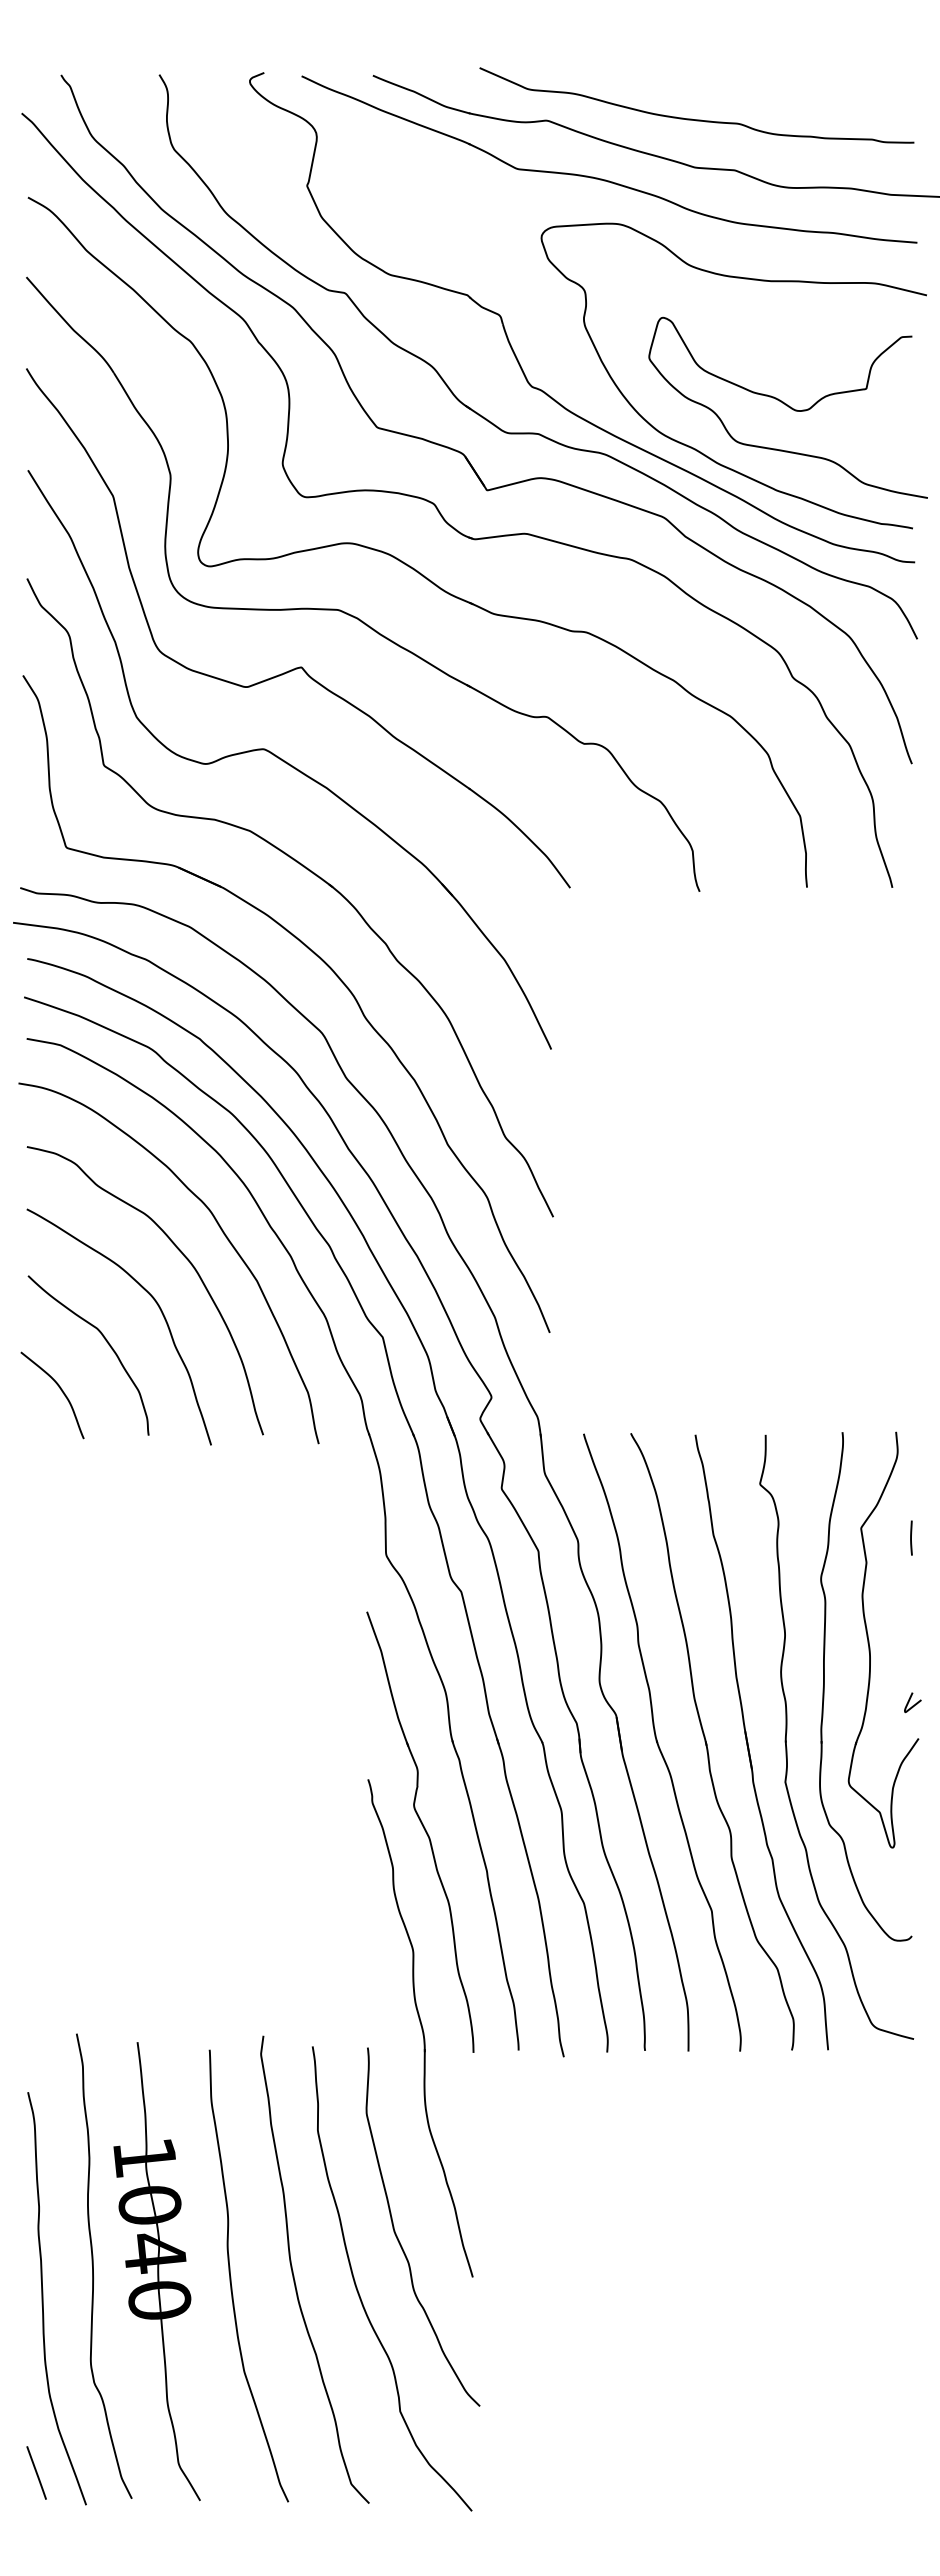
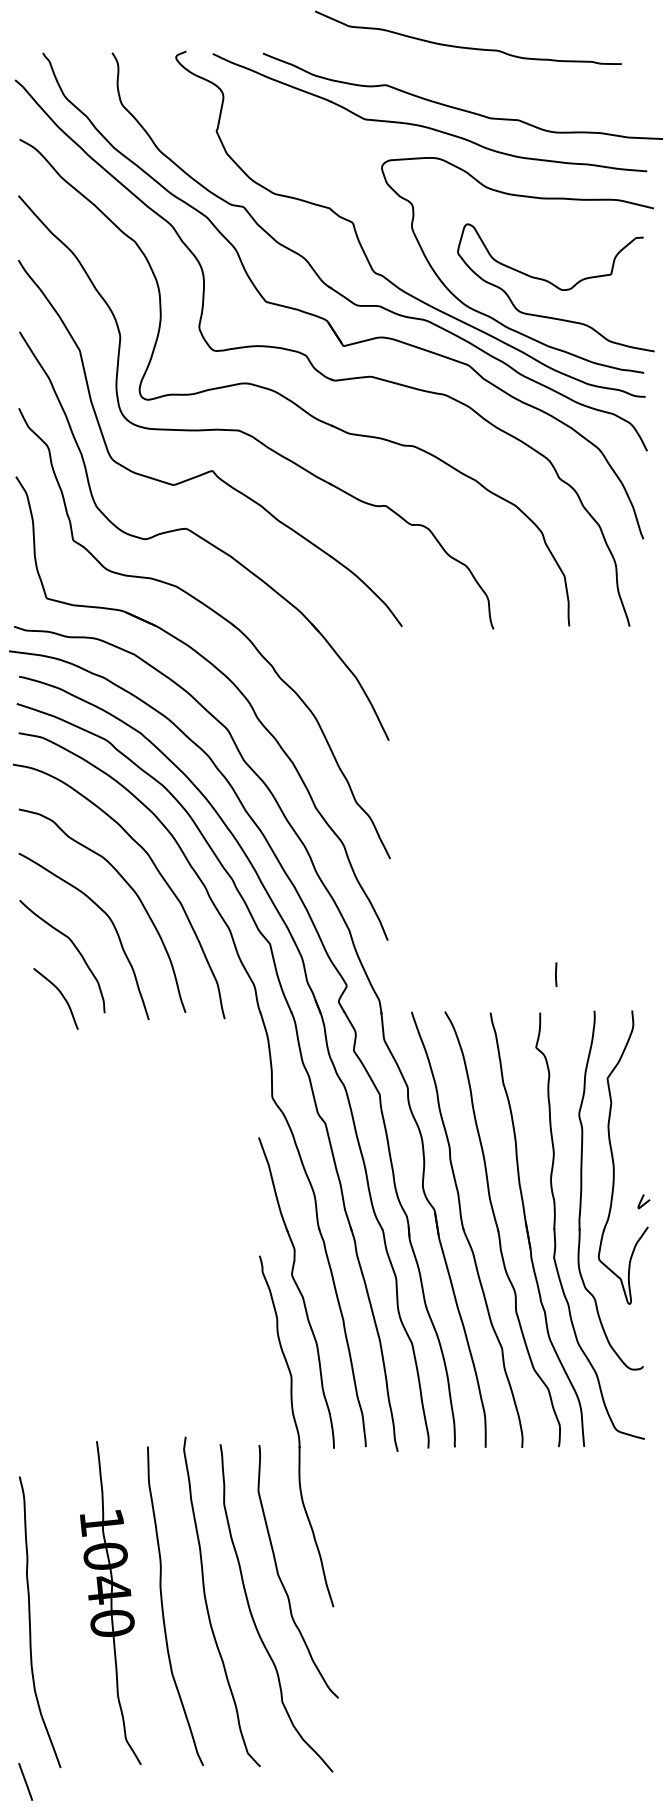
curve: (692, 118) -> (465, 46), moved
curve: (60, 1390) -> (61, 995), moved
line: (911, 1537) -> (556, 974), moved
curve: (93, 2265) -> (65, 1598), removed
line: (36, 2472) -> (25, 1781), moved

